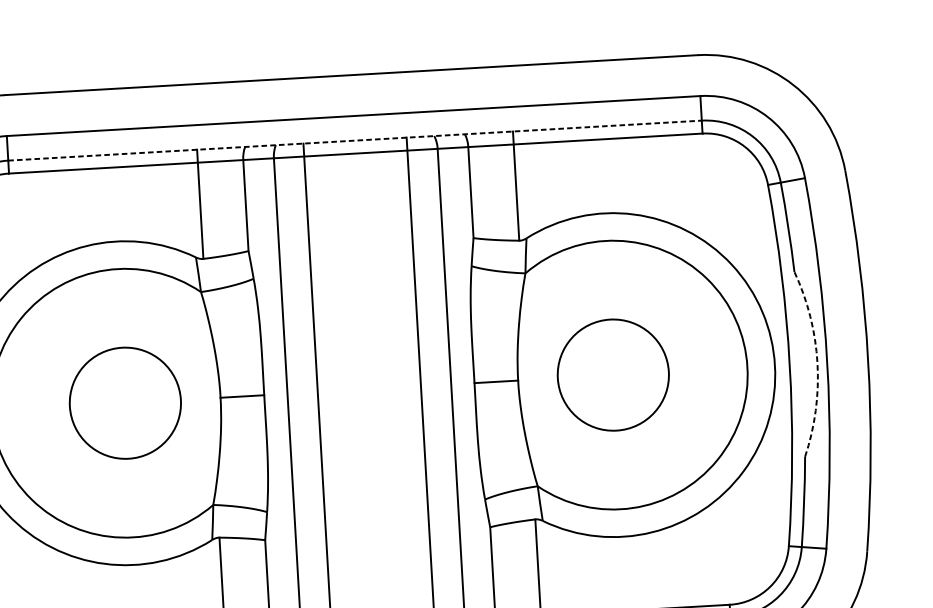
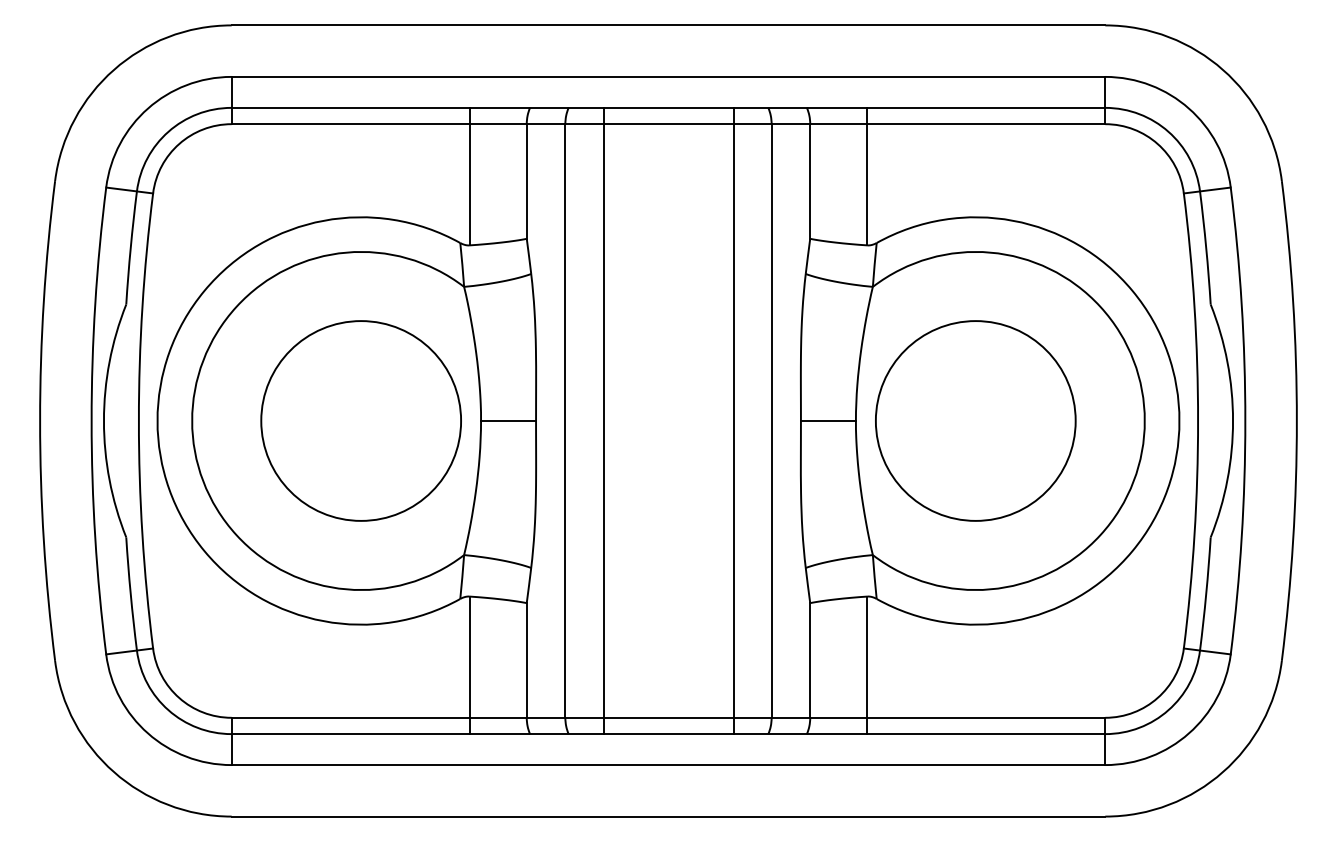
line: (355, 140) -> (668, 107), dashed -> solid
arc: (817, 363) -> (1233, 421), dashed -> solid
circle: (613, 374) -> (975, 420), size x1.43
circle: (124, 402) -> (360, 420), size x1.43

